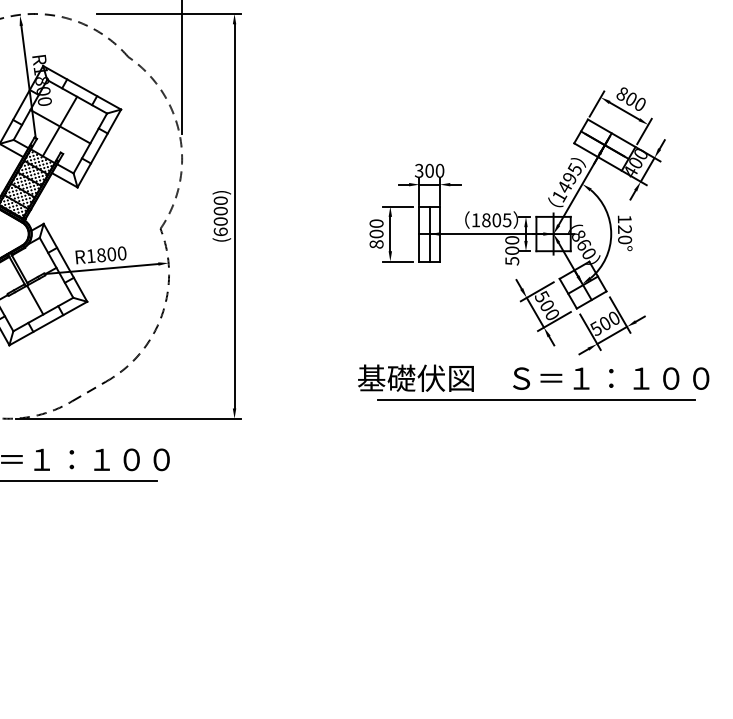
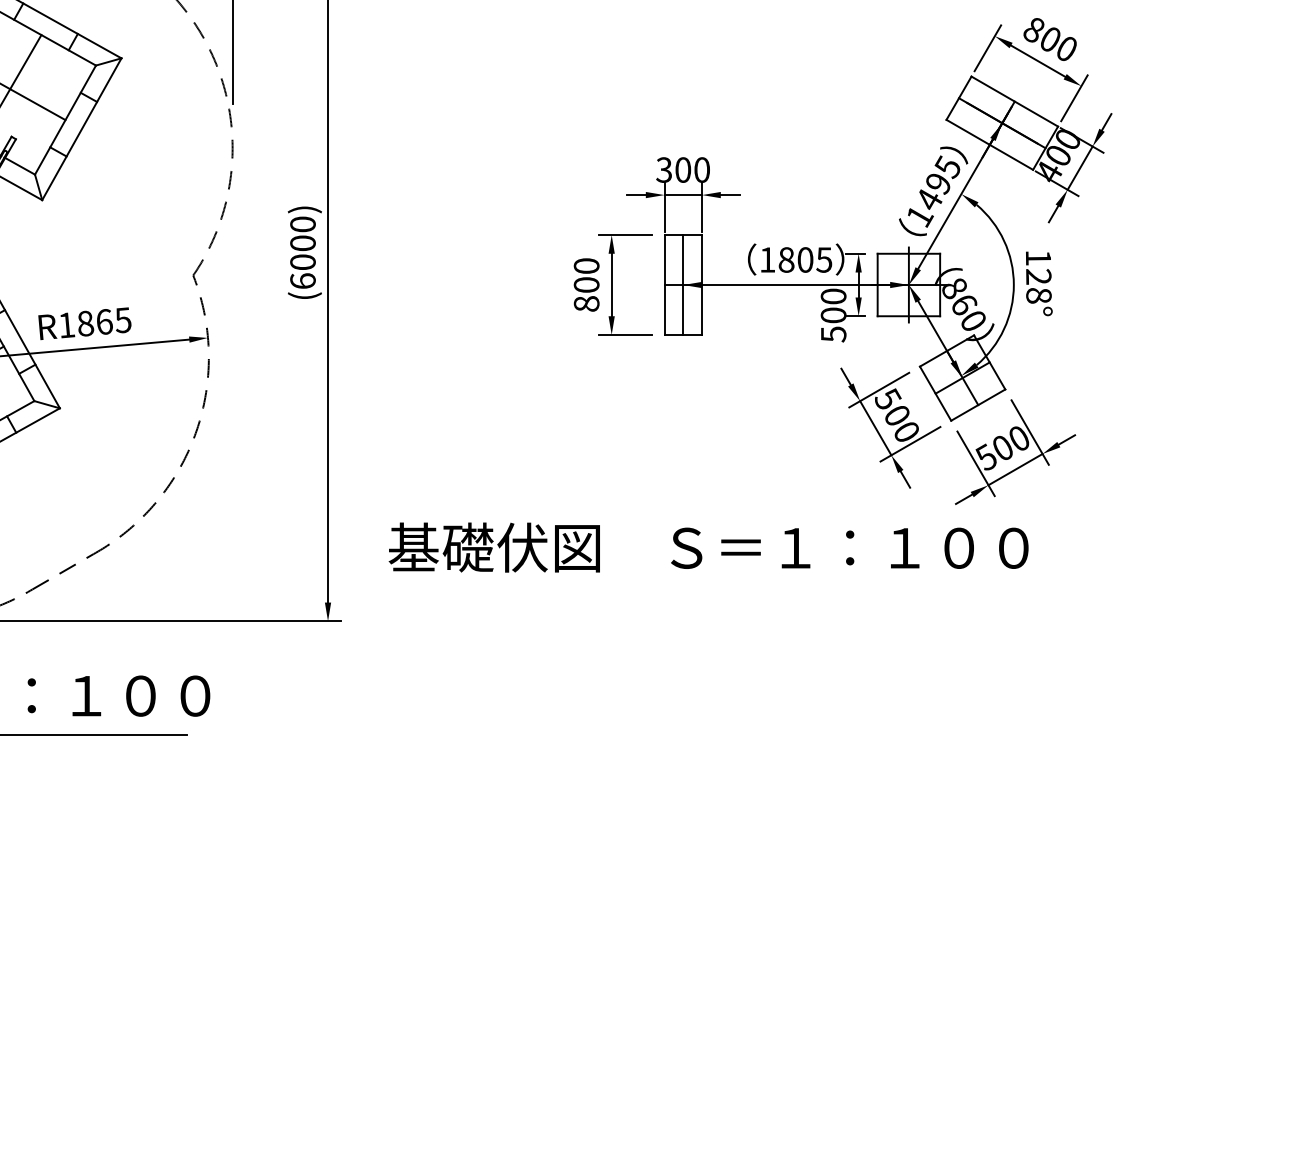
text: (624, 239) -> (1038, 294), 120° -> 128°
text: (116, 253) -> (113, 320), R1800 -> R1865
text: (533, 377) -> (708, 546), moved
line: (535, 400) -> (875, 588), removed

